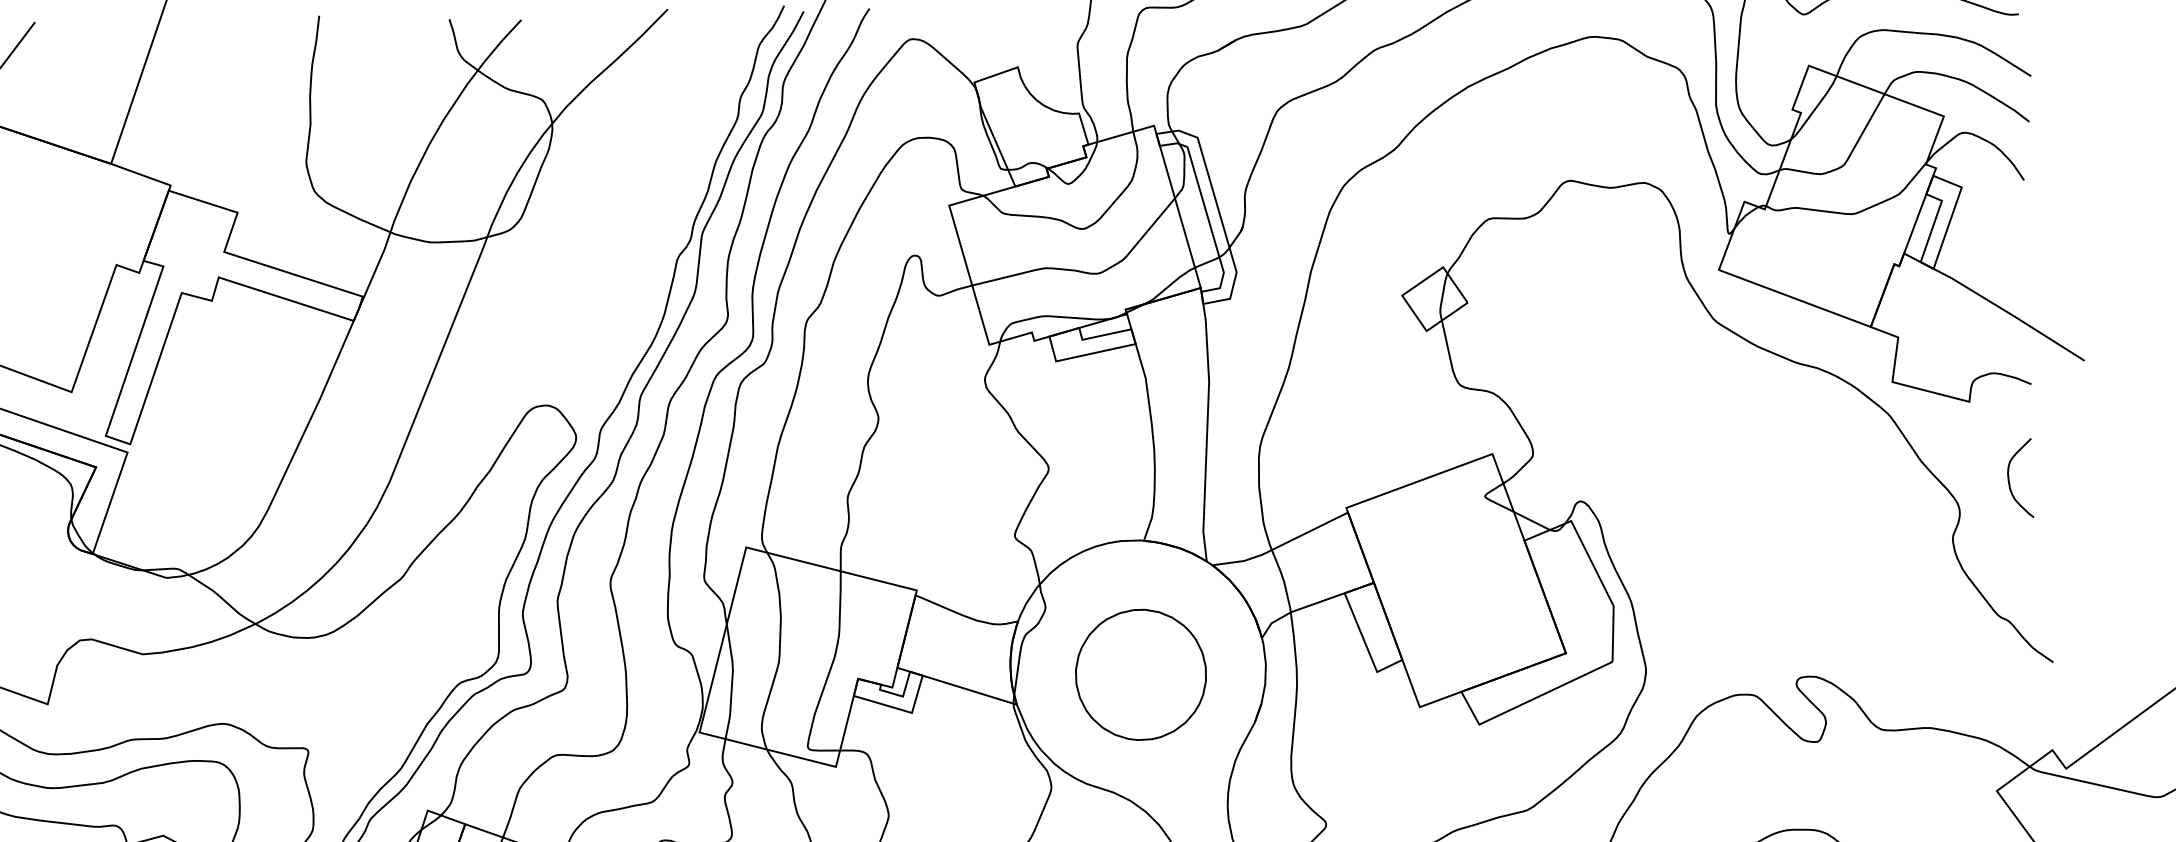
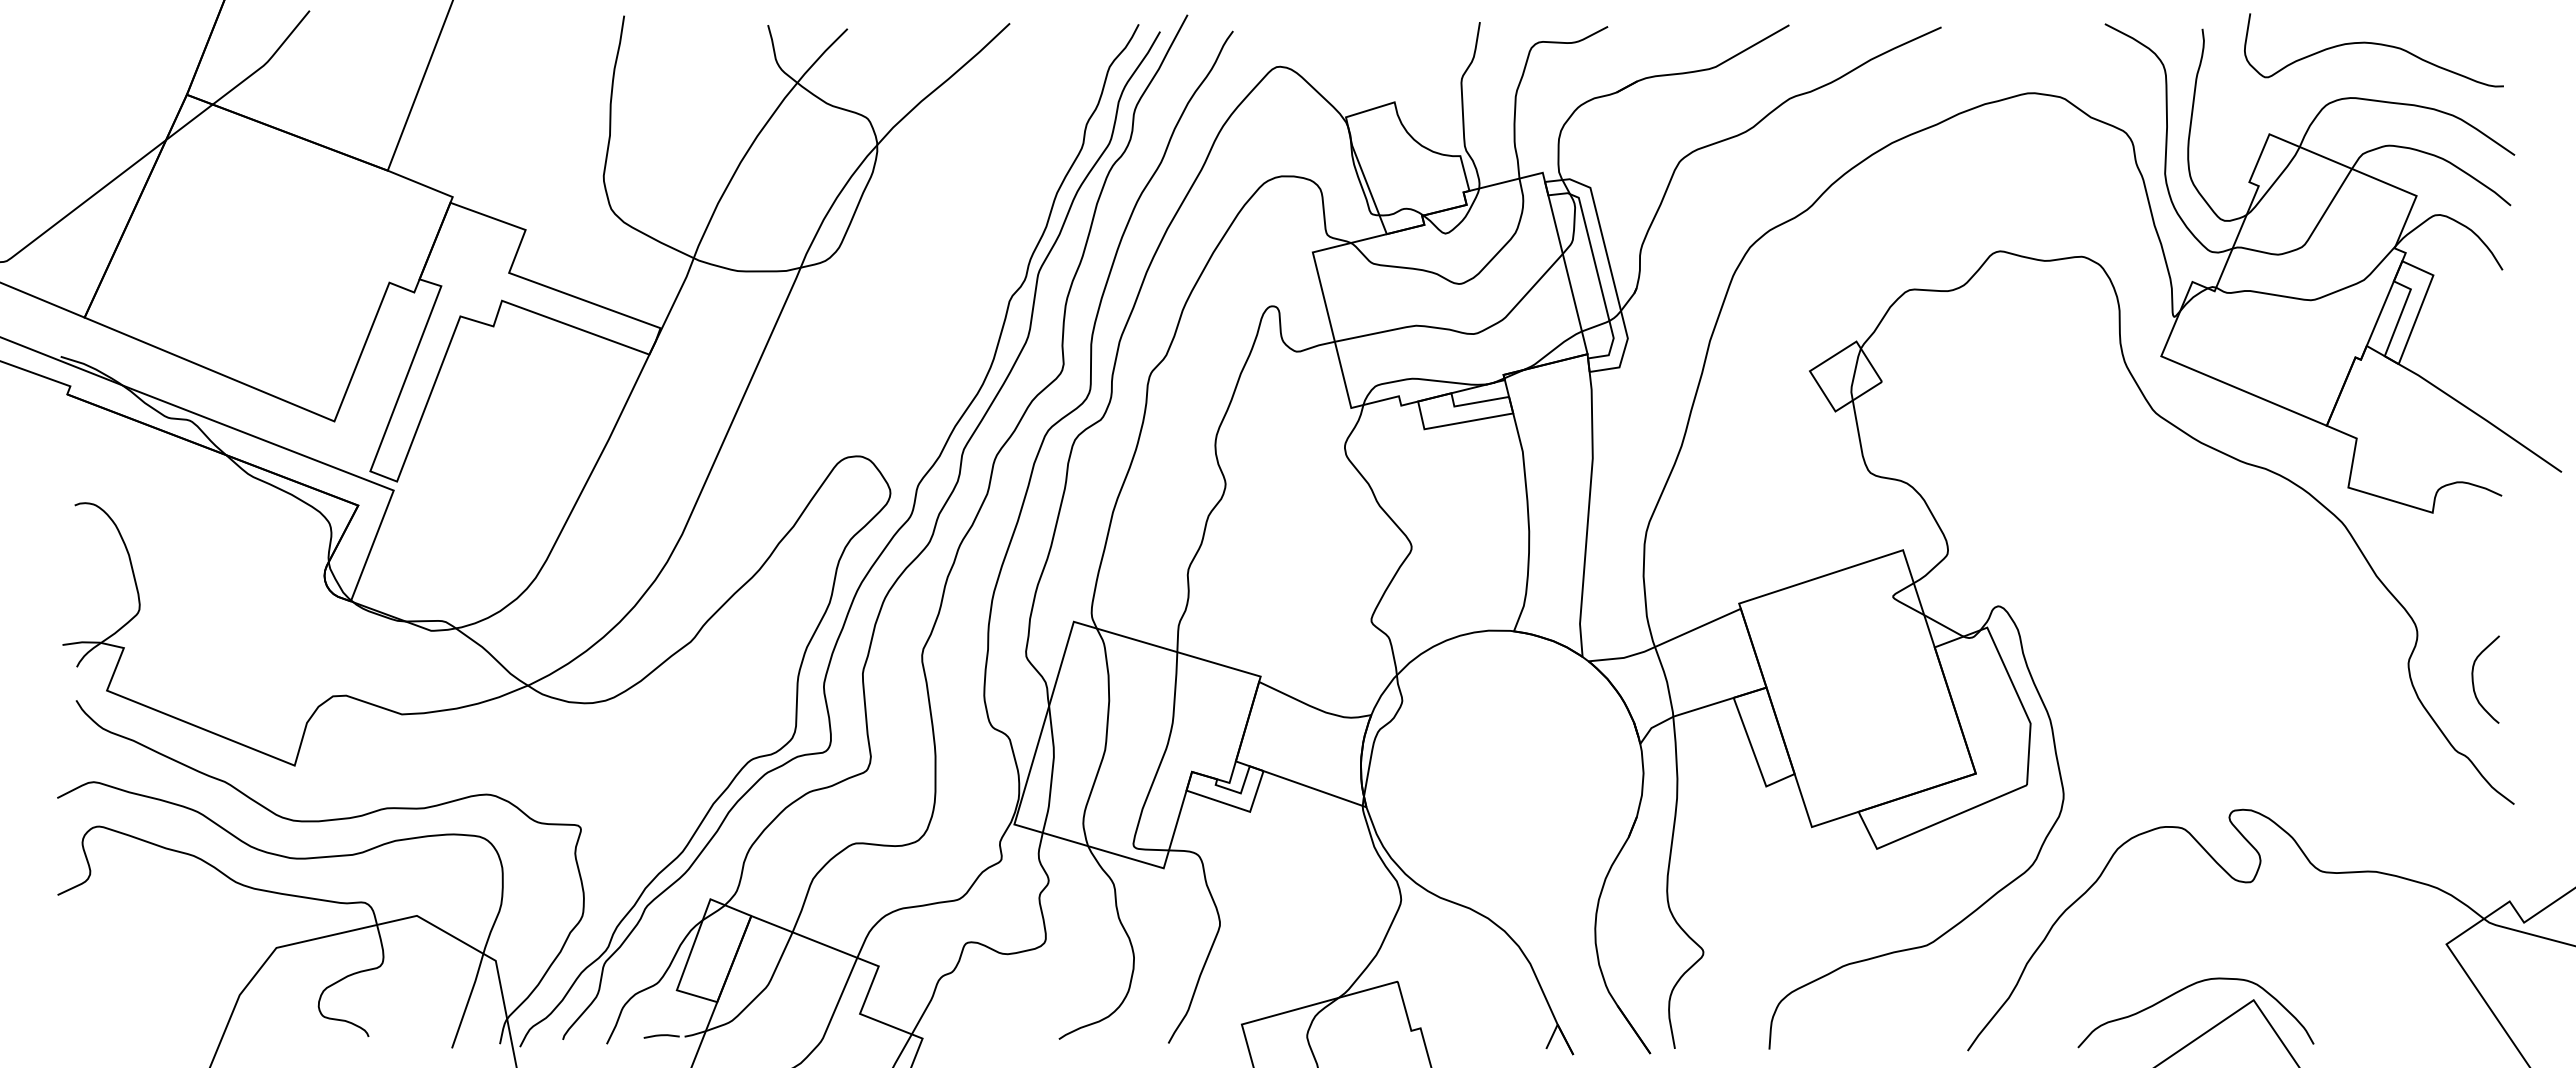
curve: (2009, 478) -> (2473, 679), moved
part: (1140, 674) -> (1504, 779), removed

